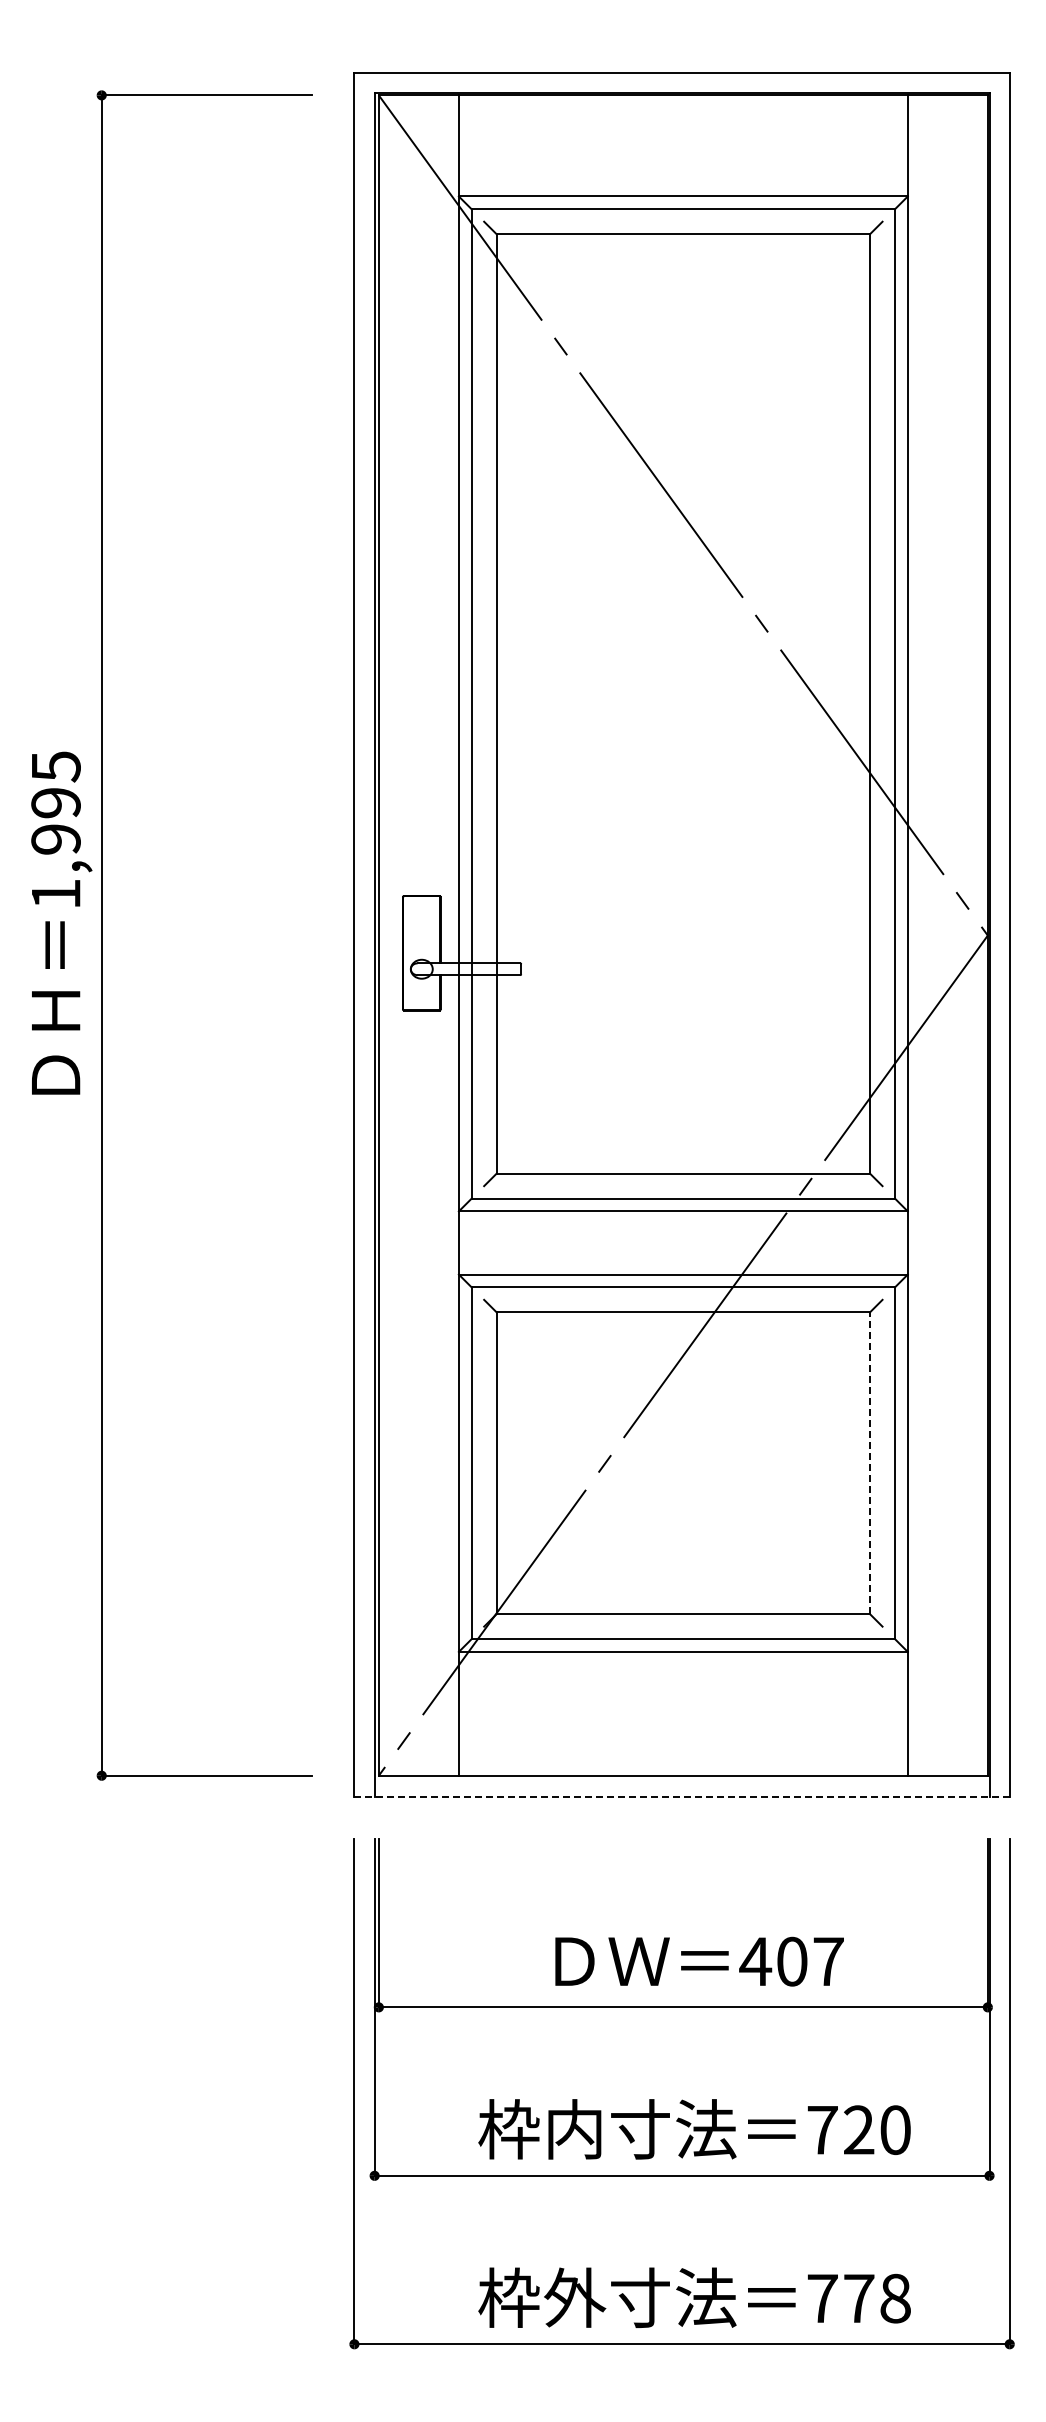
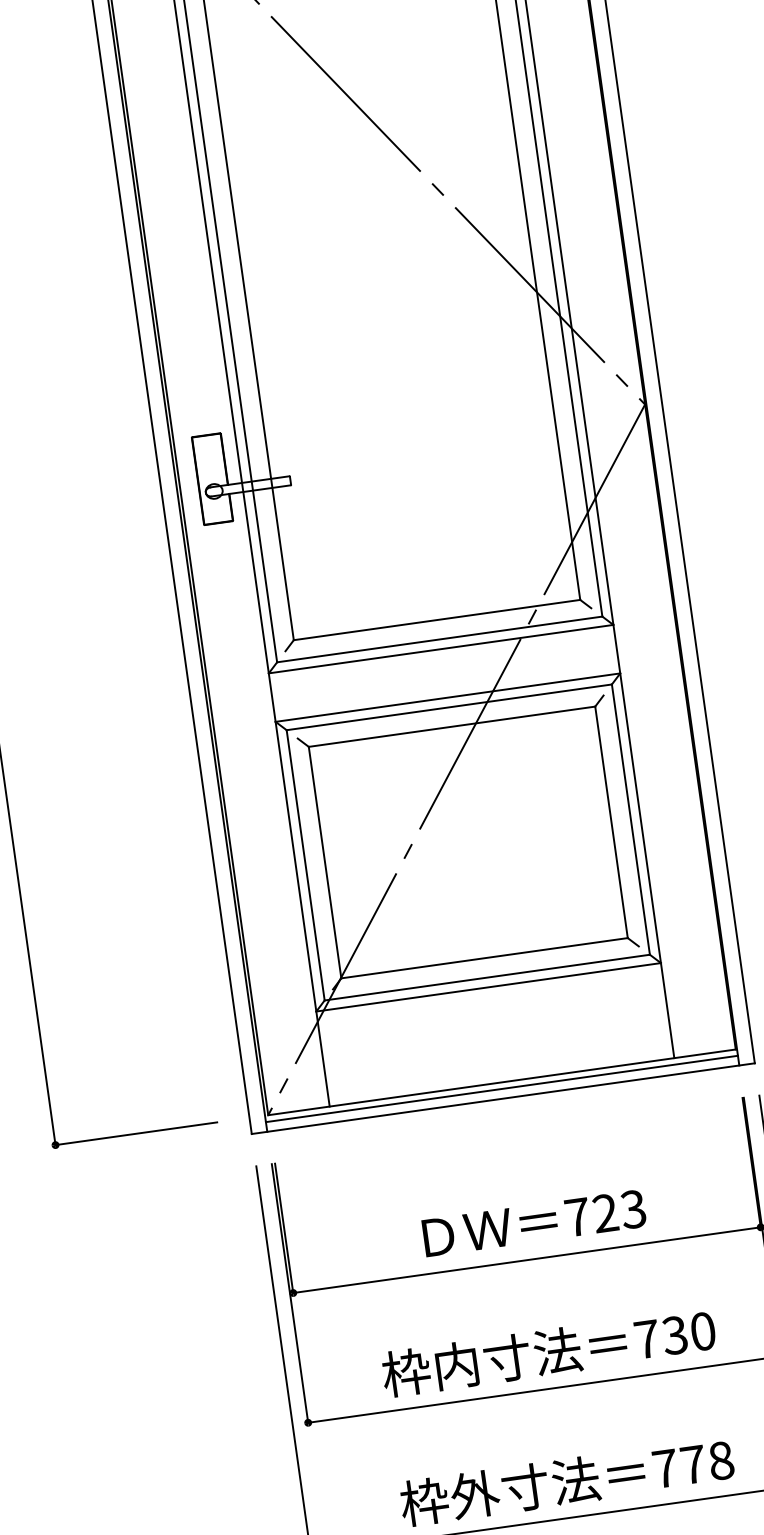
line: (869, 1463) -> (611, 822), dashed -> solid
line: (681, 1784) -> (501, 1089), added
line: (682, 1796) -> (503, 1098), dashed -> solid
text: (791, 1961) -> (605, 1213), 407 -> 723
text: (858, 2130) -> (674, 1335), 720 -> 730

